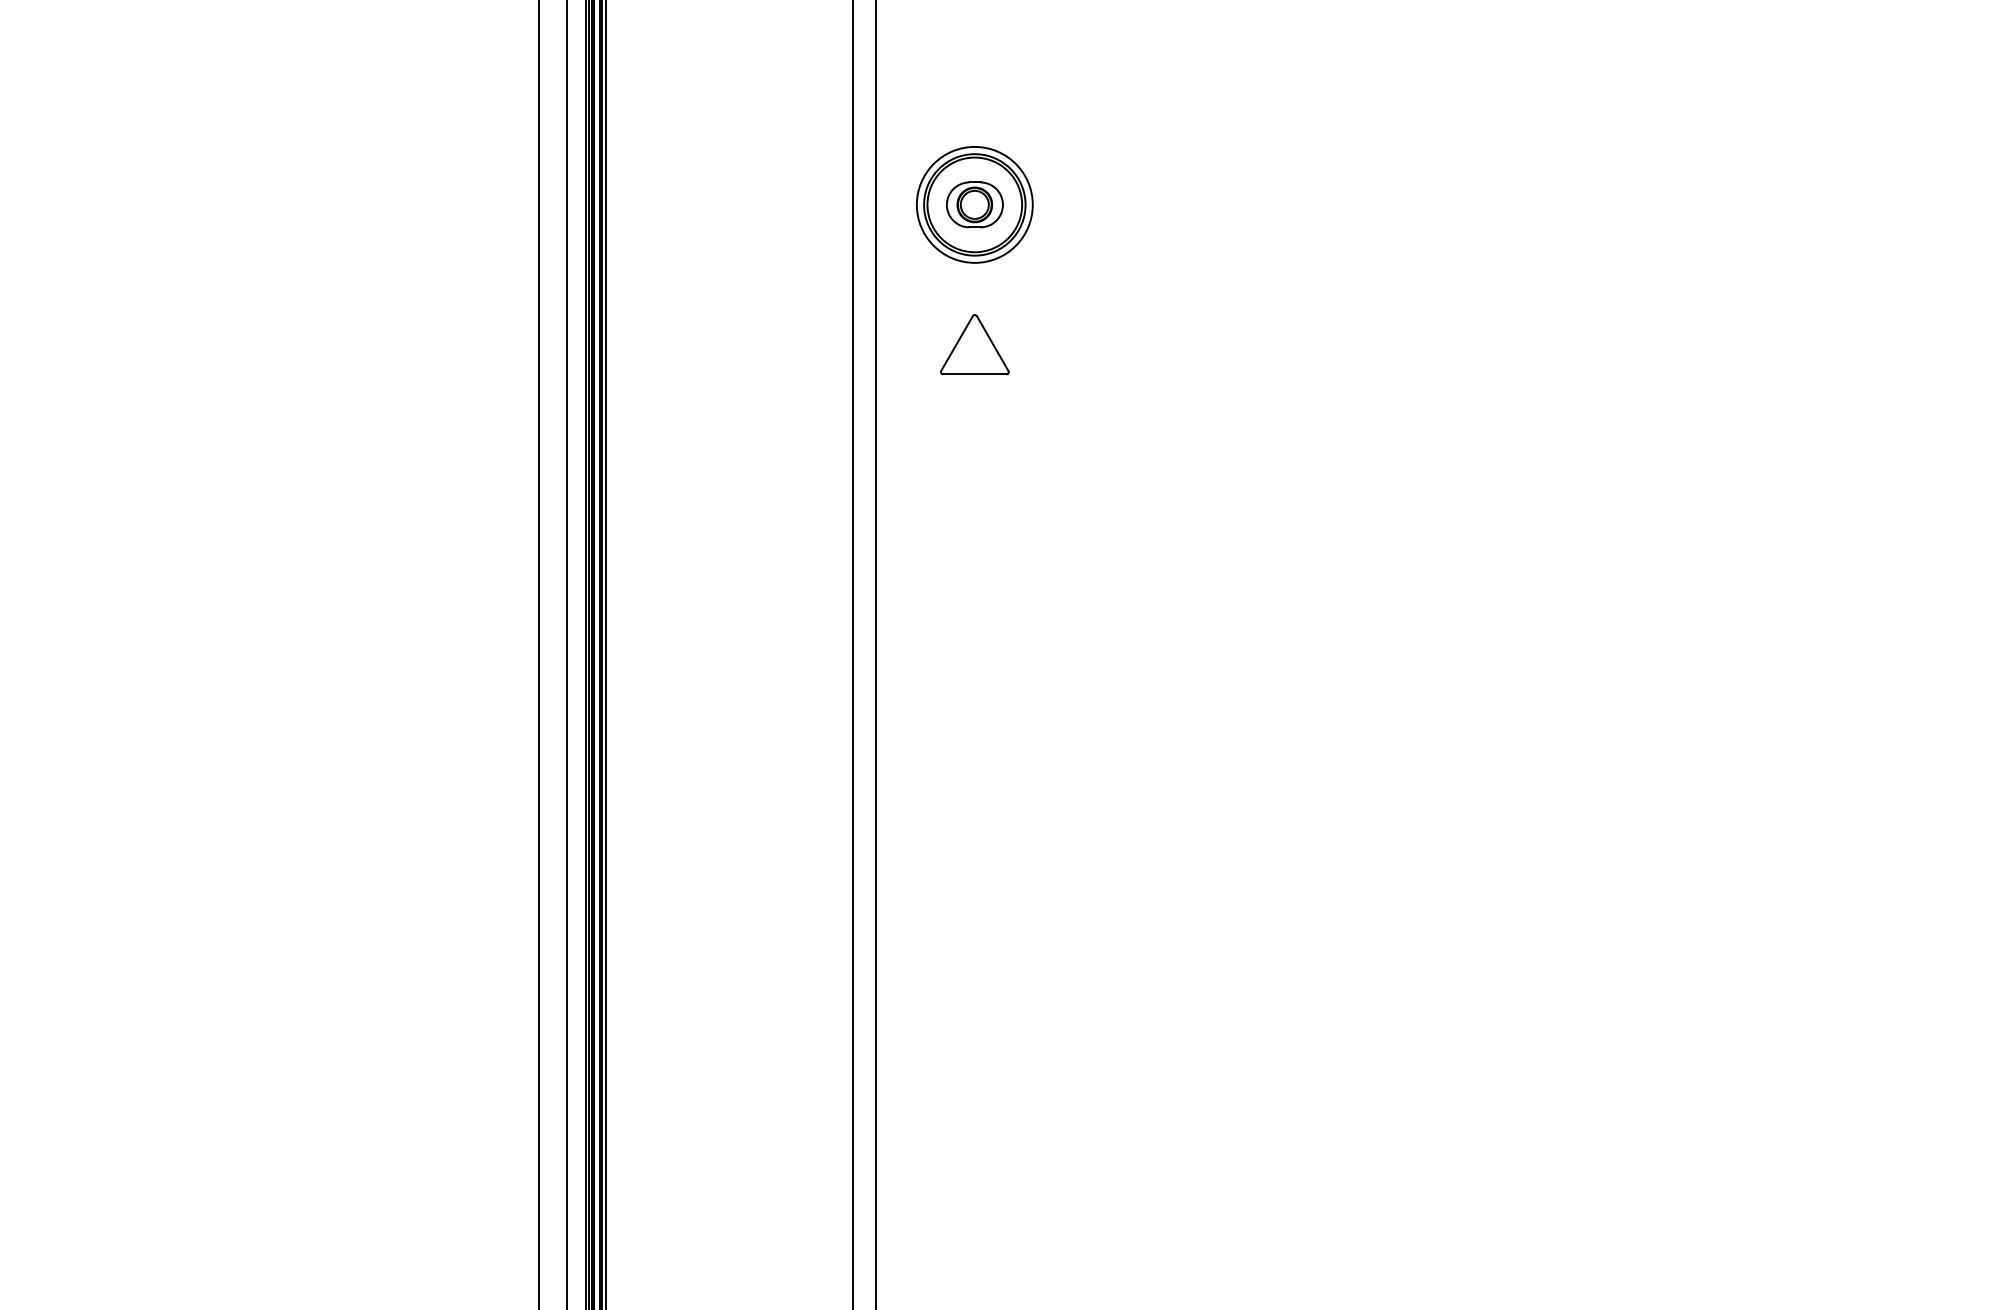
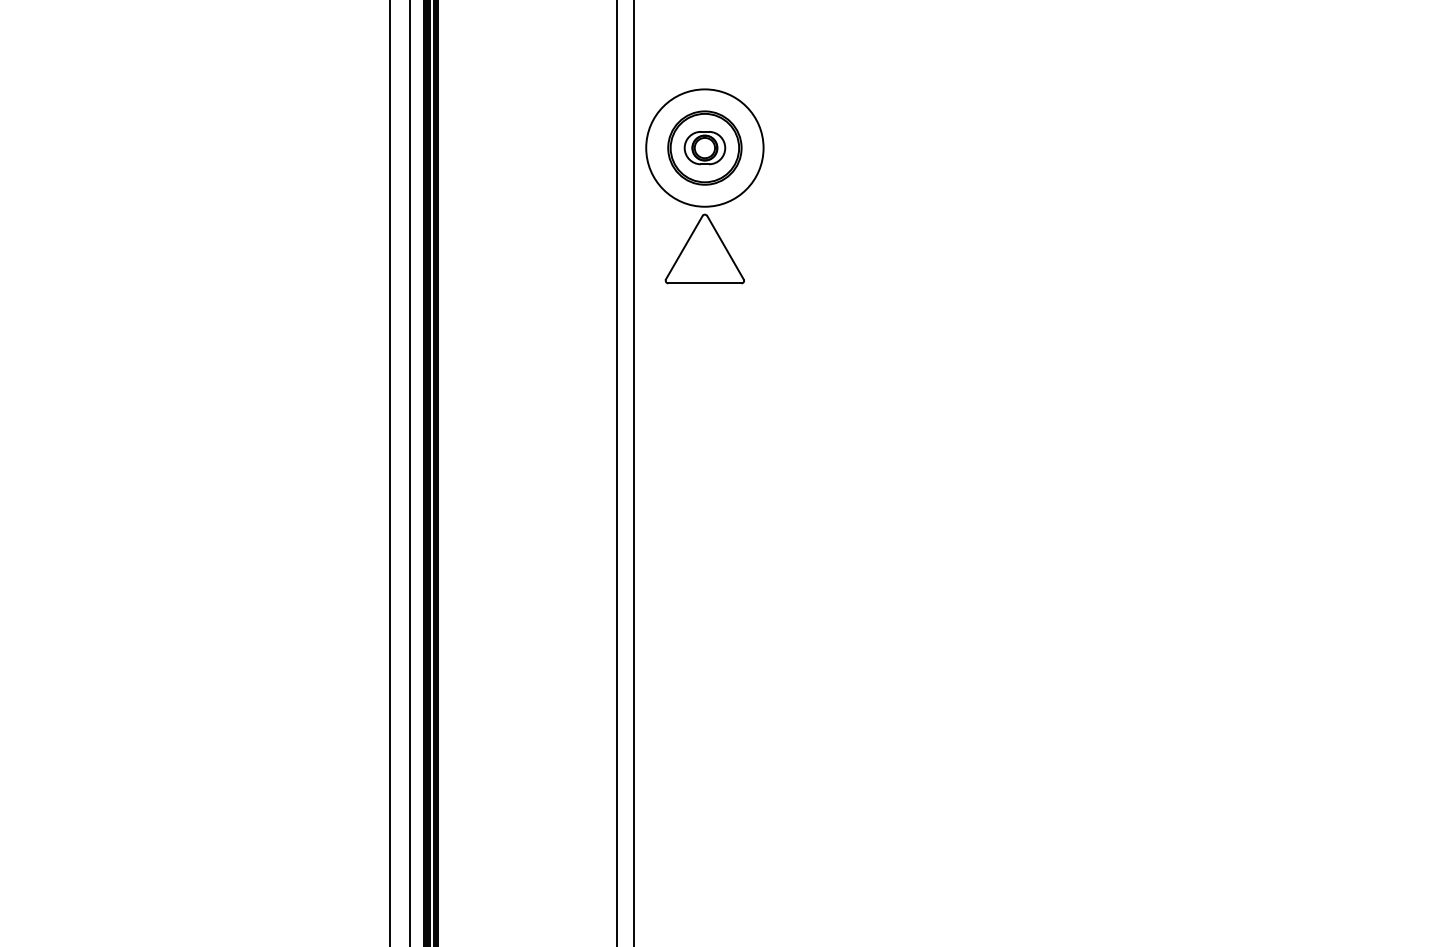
circle: (974, 204) -> (704, 147), size x1.4
part: (974, 344) -> (704, 249), size x1.6

